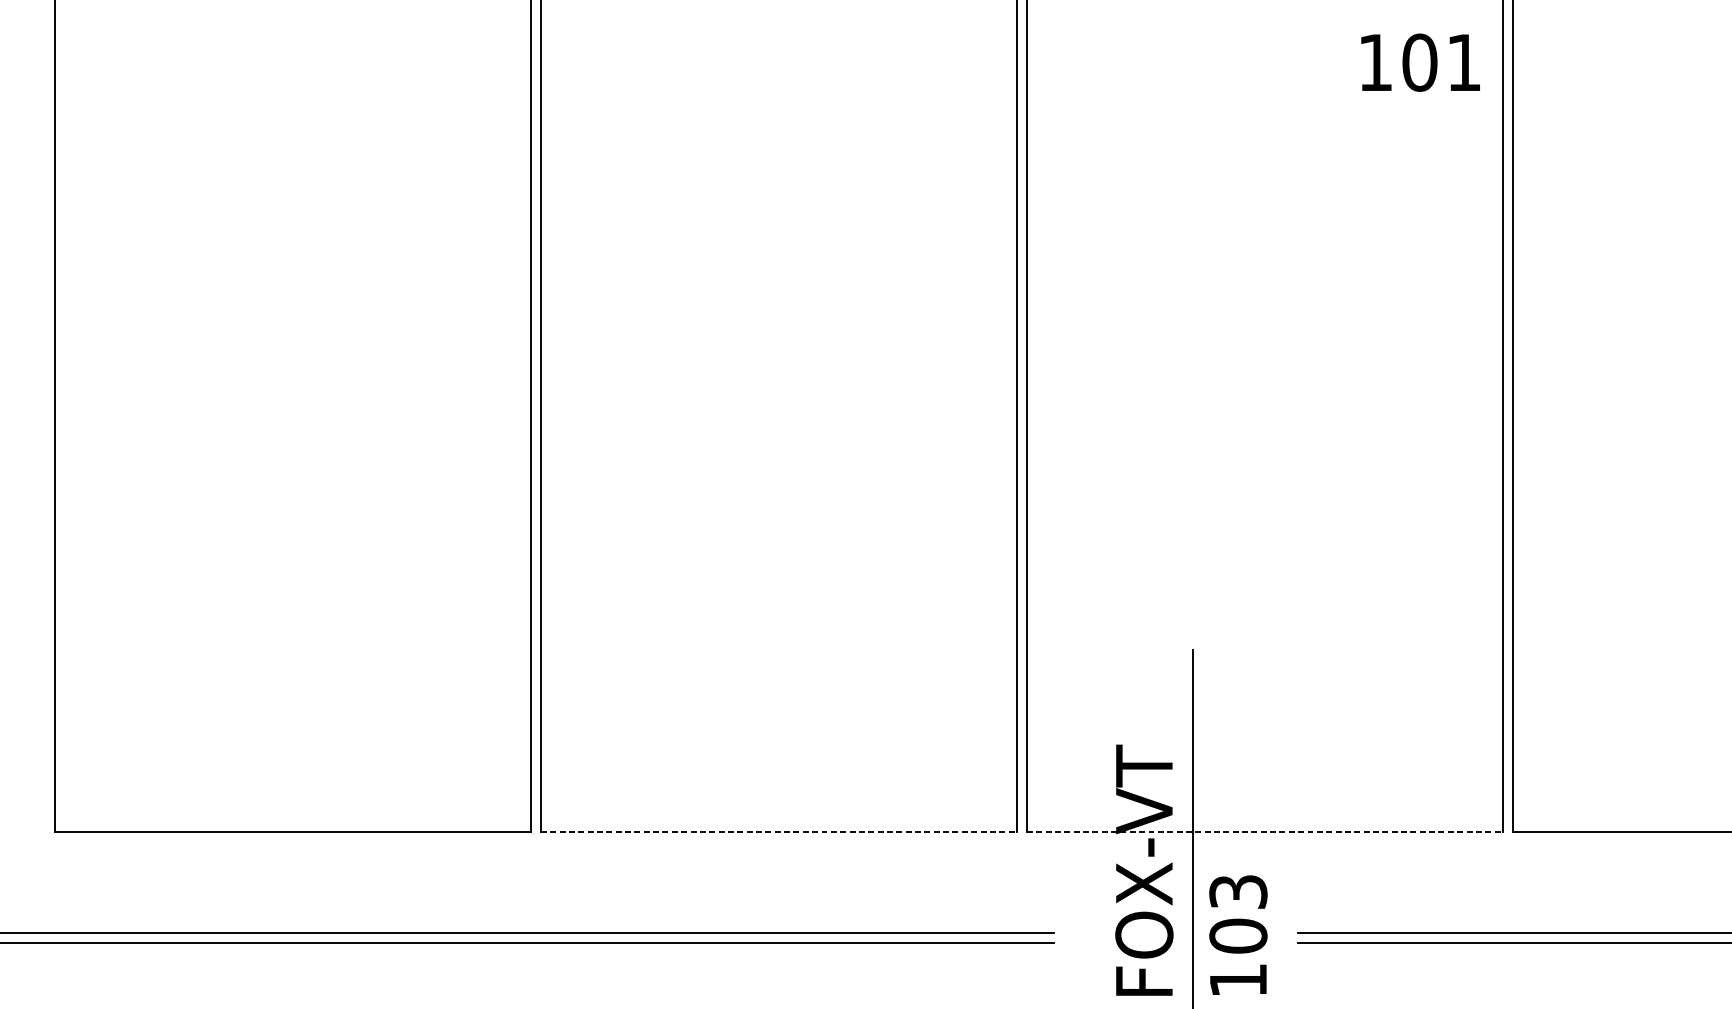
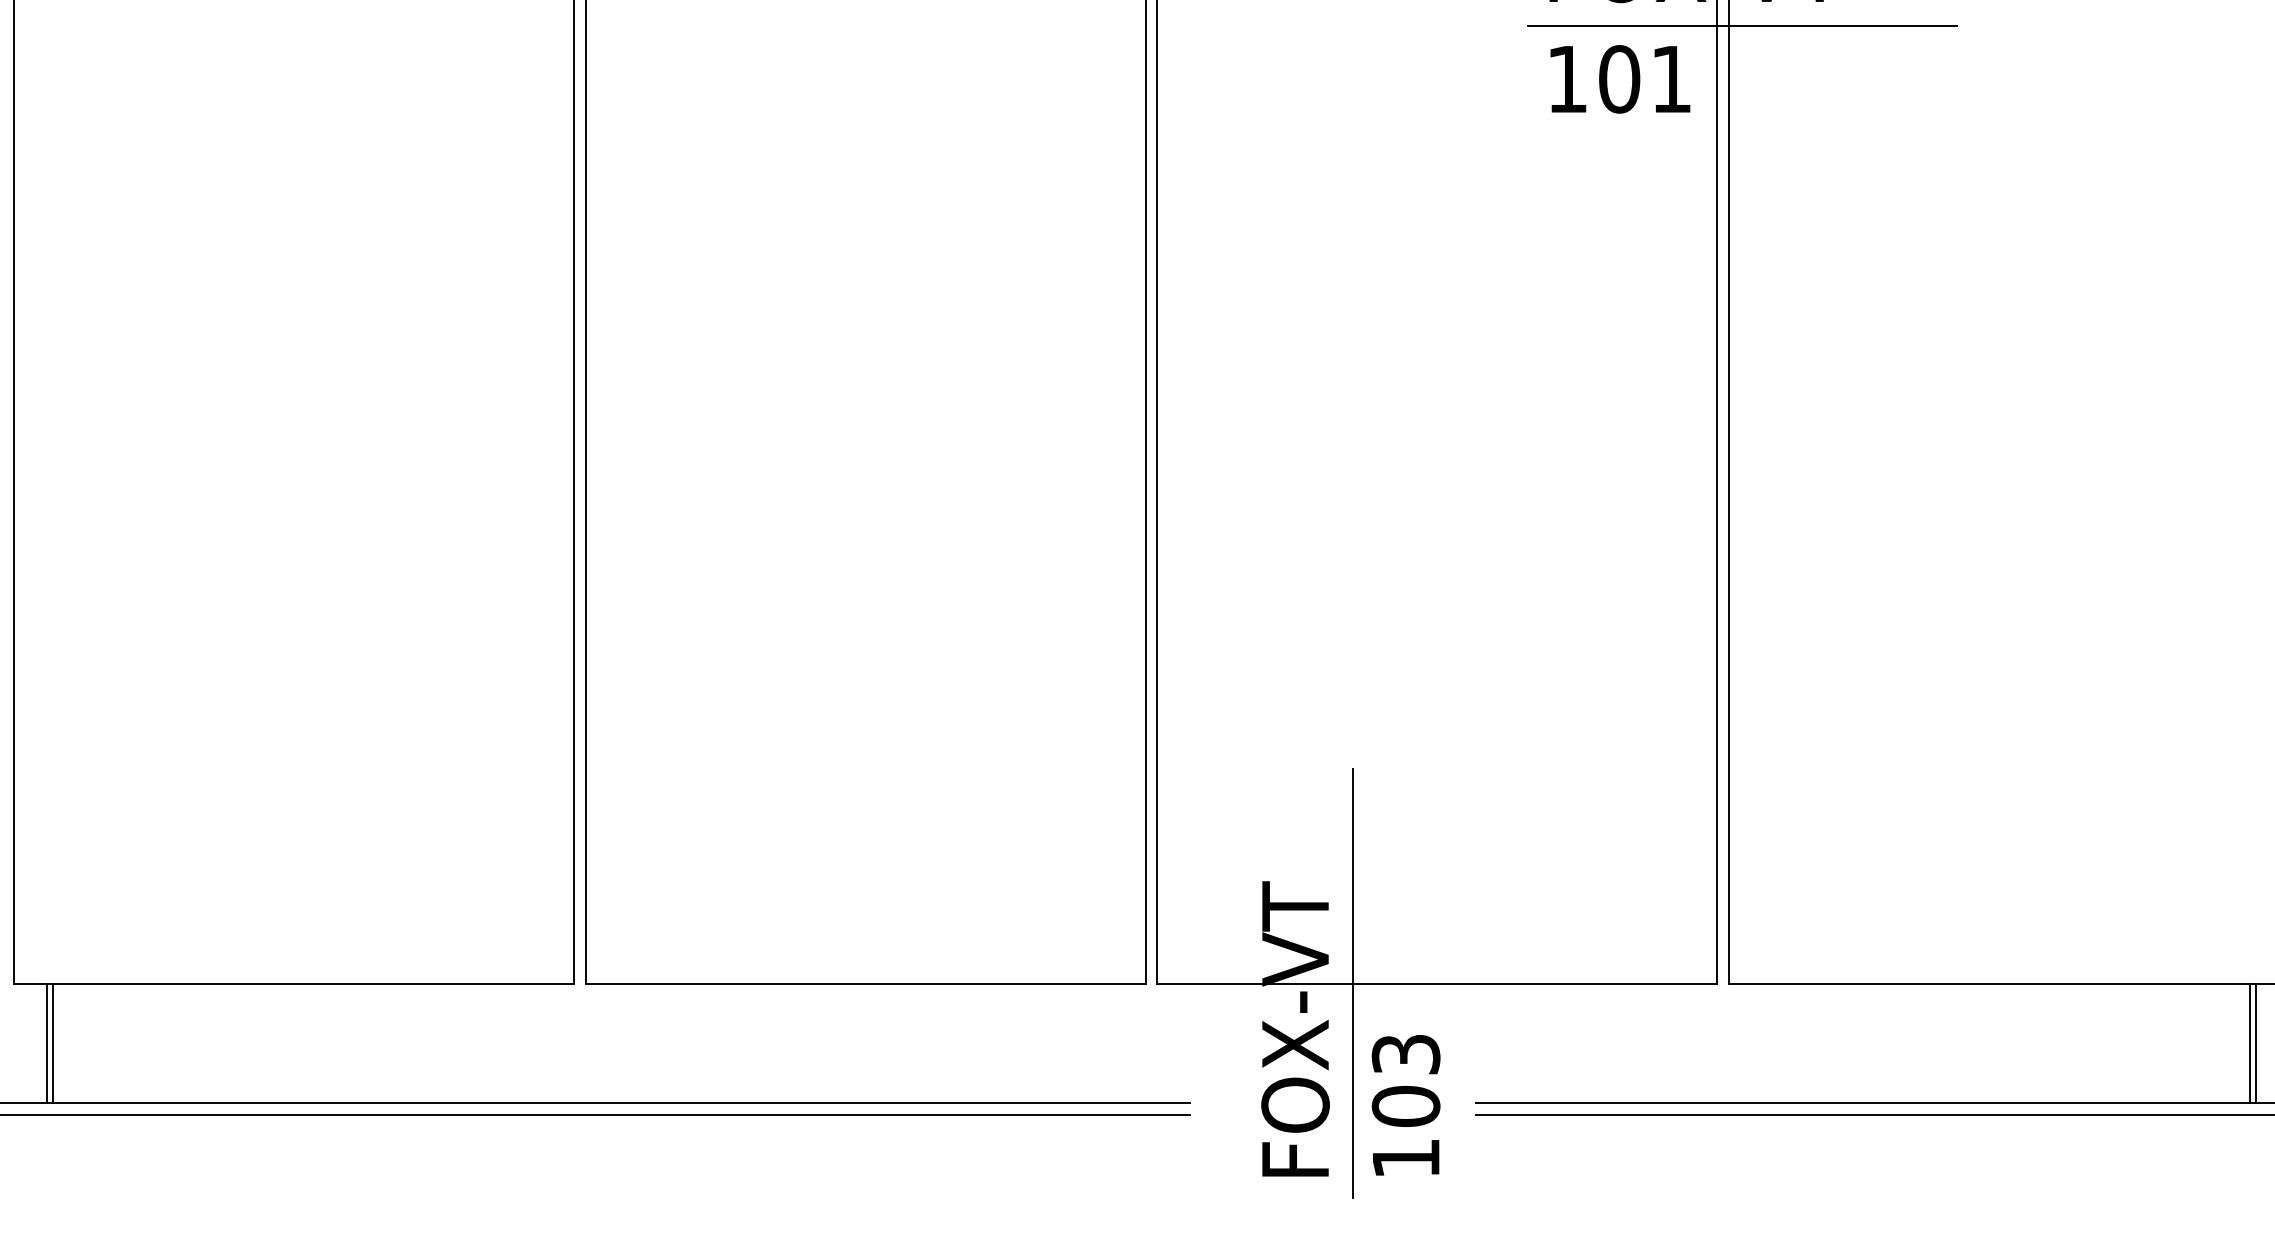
line: (1523, 17) -> (1741, 26), added
line: (778, 831) -> (865, 983), dashed -> solid
line: (1265, 831) -> (1437, 983), dashed -> solid
line: (82, 881) -> (46, 1042), added
line: (87, 881) -> (52, 1042), added

